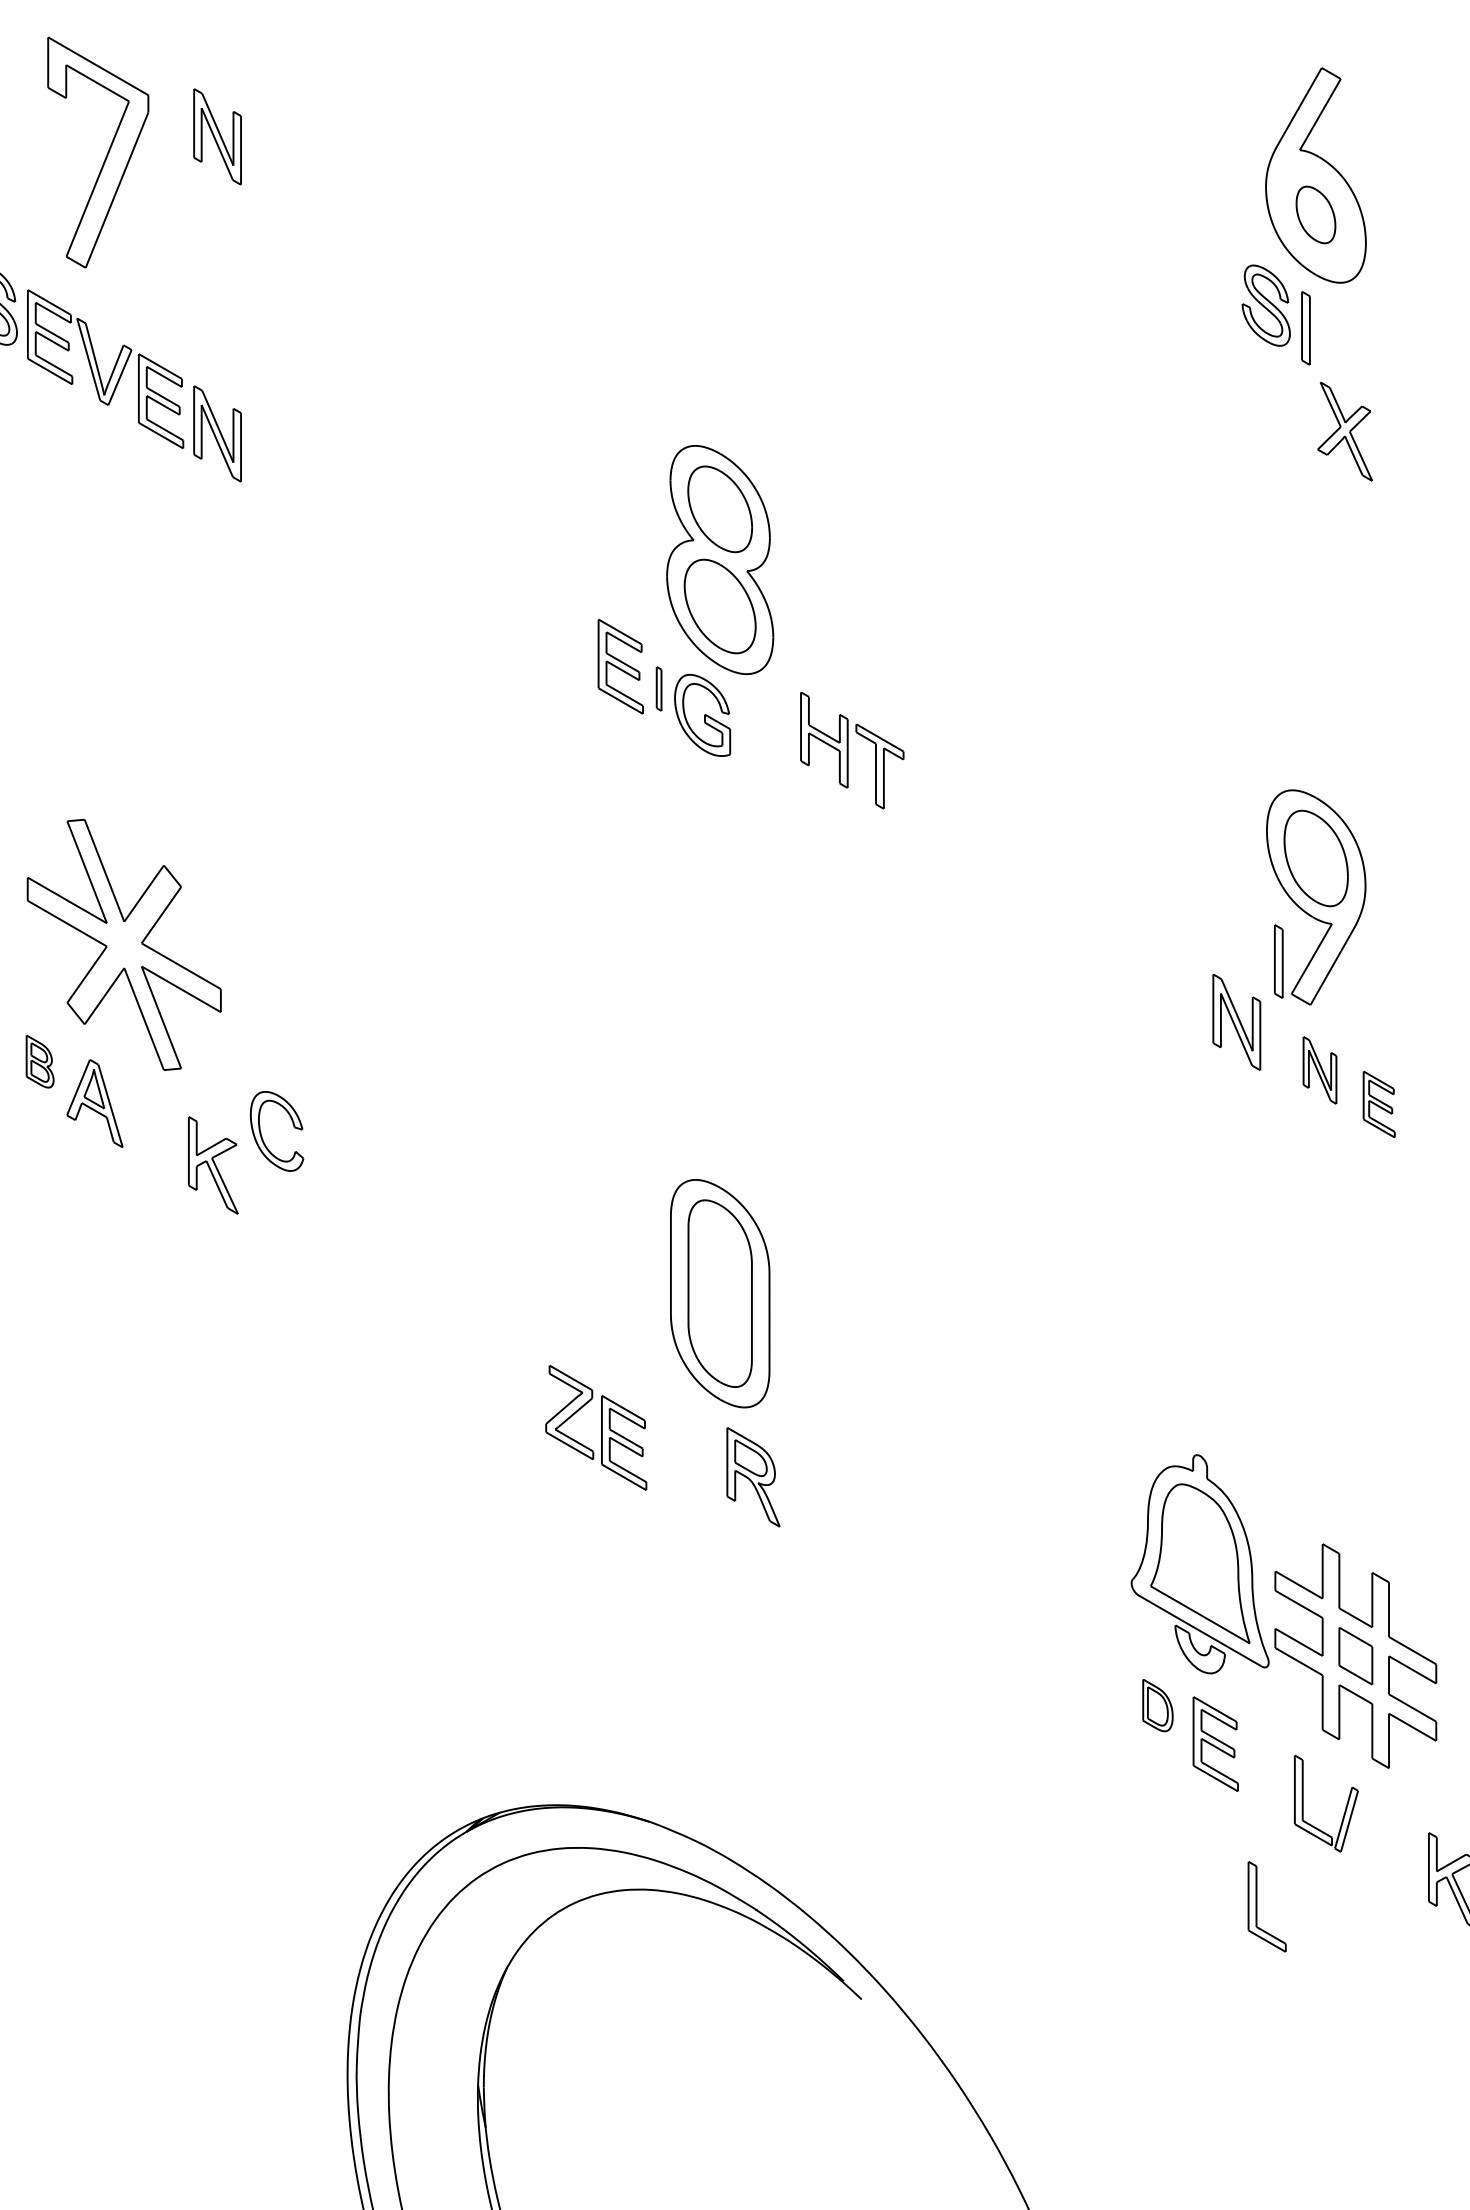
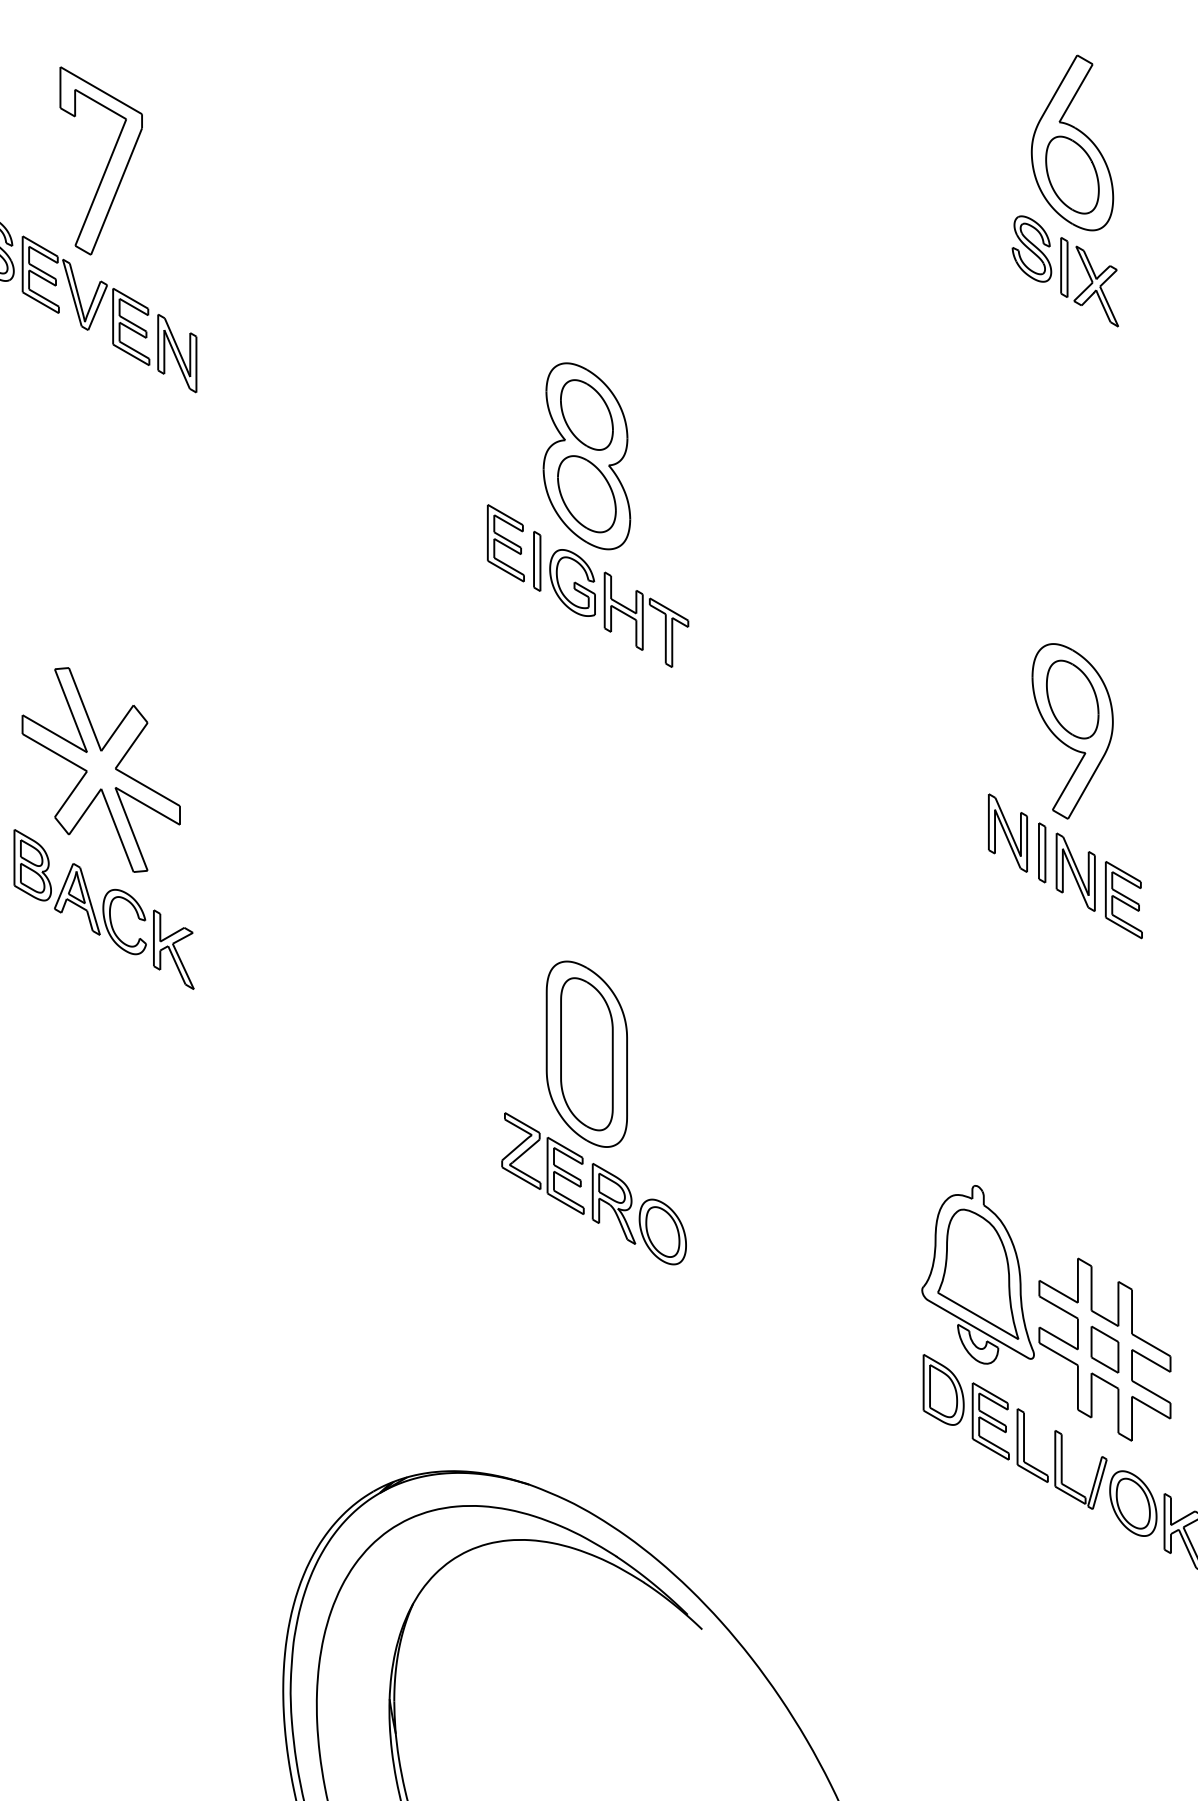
part: (217, 136) -> (177, 111), removed
part: (105, 156) -> (107, 164), moved
part: (1315, 214) -> (1072, 174), size x1.67
part: (1344, 431) -> (1095, 286), moved
part: (658, 688) -> (536, 561), size x1.67
part: (852, 750) -> (646, 619), moved
part: (1278, 961) -> (1041, 852), moved
part: (39, 1061) -> (32, 865), size x1.67
part: (1319, 1070) -> (1075, 872), size x1.43
part: (1379, 1104) -> (1124, 900), size x1.43
part: (262, 1136) -> (112, 926), moved
part: (596, 1427) -> (543, 1163), moved
part: (813, 1511) -> (662, 1231), added
part: (1157, 1705) -> (943, 1389), size x1.67
part: (1390, 1844) -> (1133, 1503), added
part: (1257, 1906) -> (1024, 1445), moved

